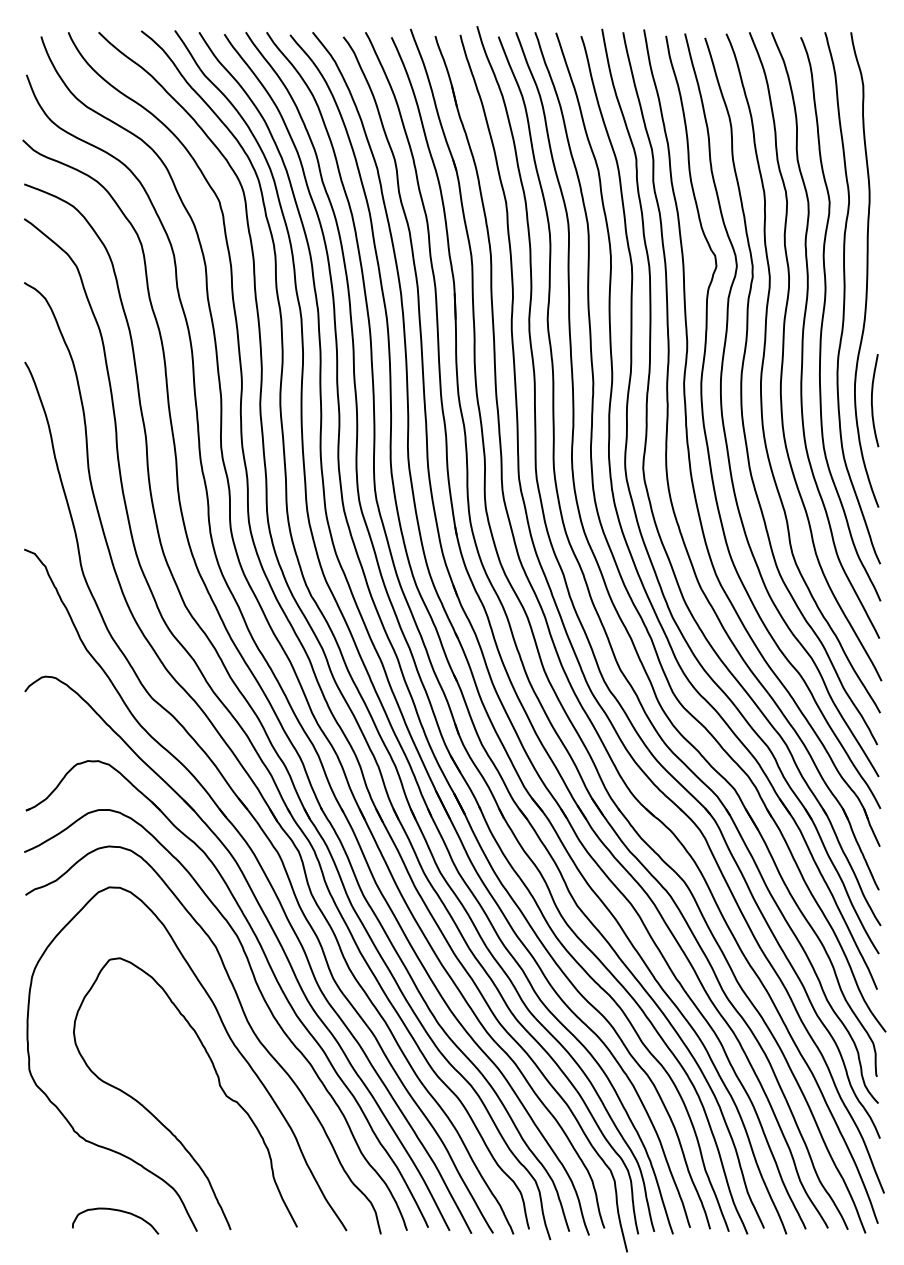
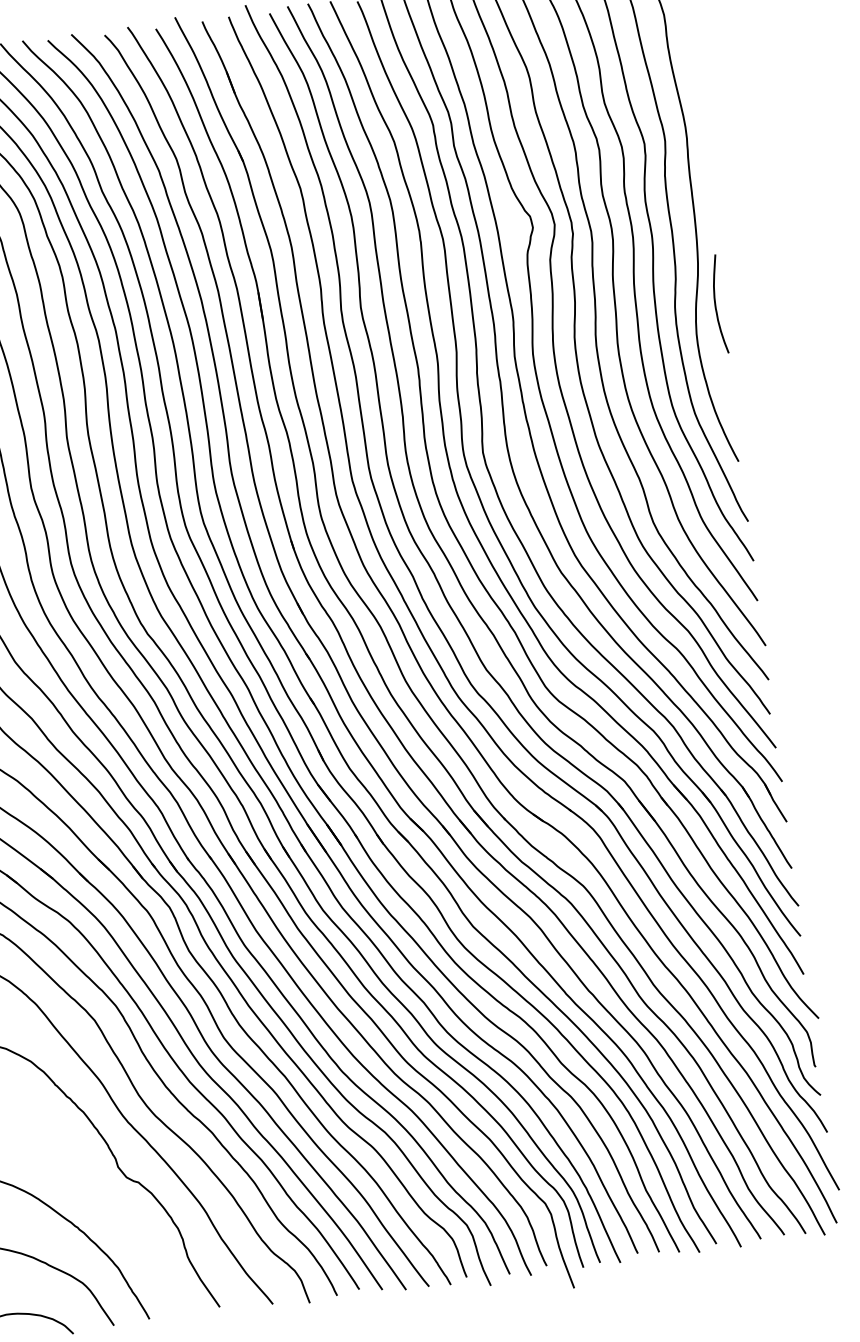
curve: (872, 400) -> (715, 304), moved

